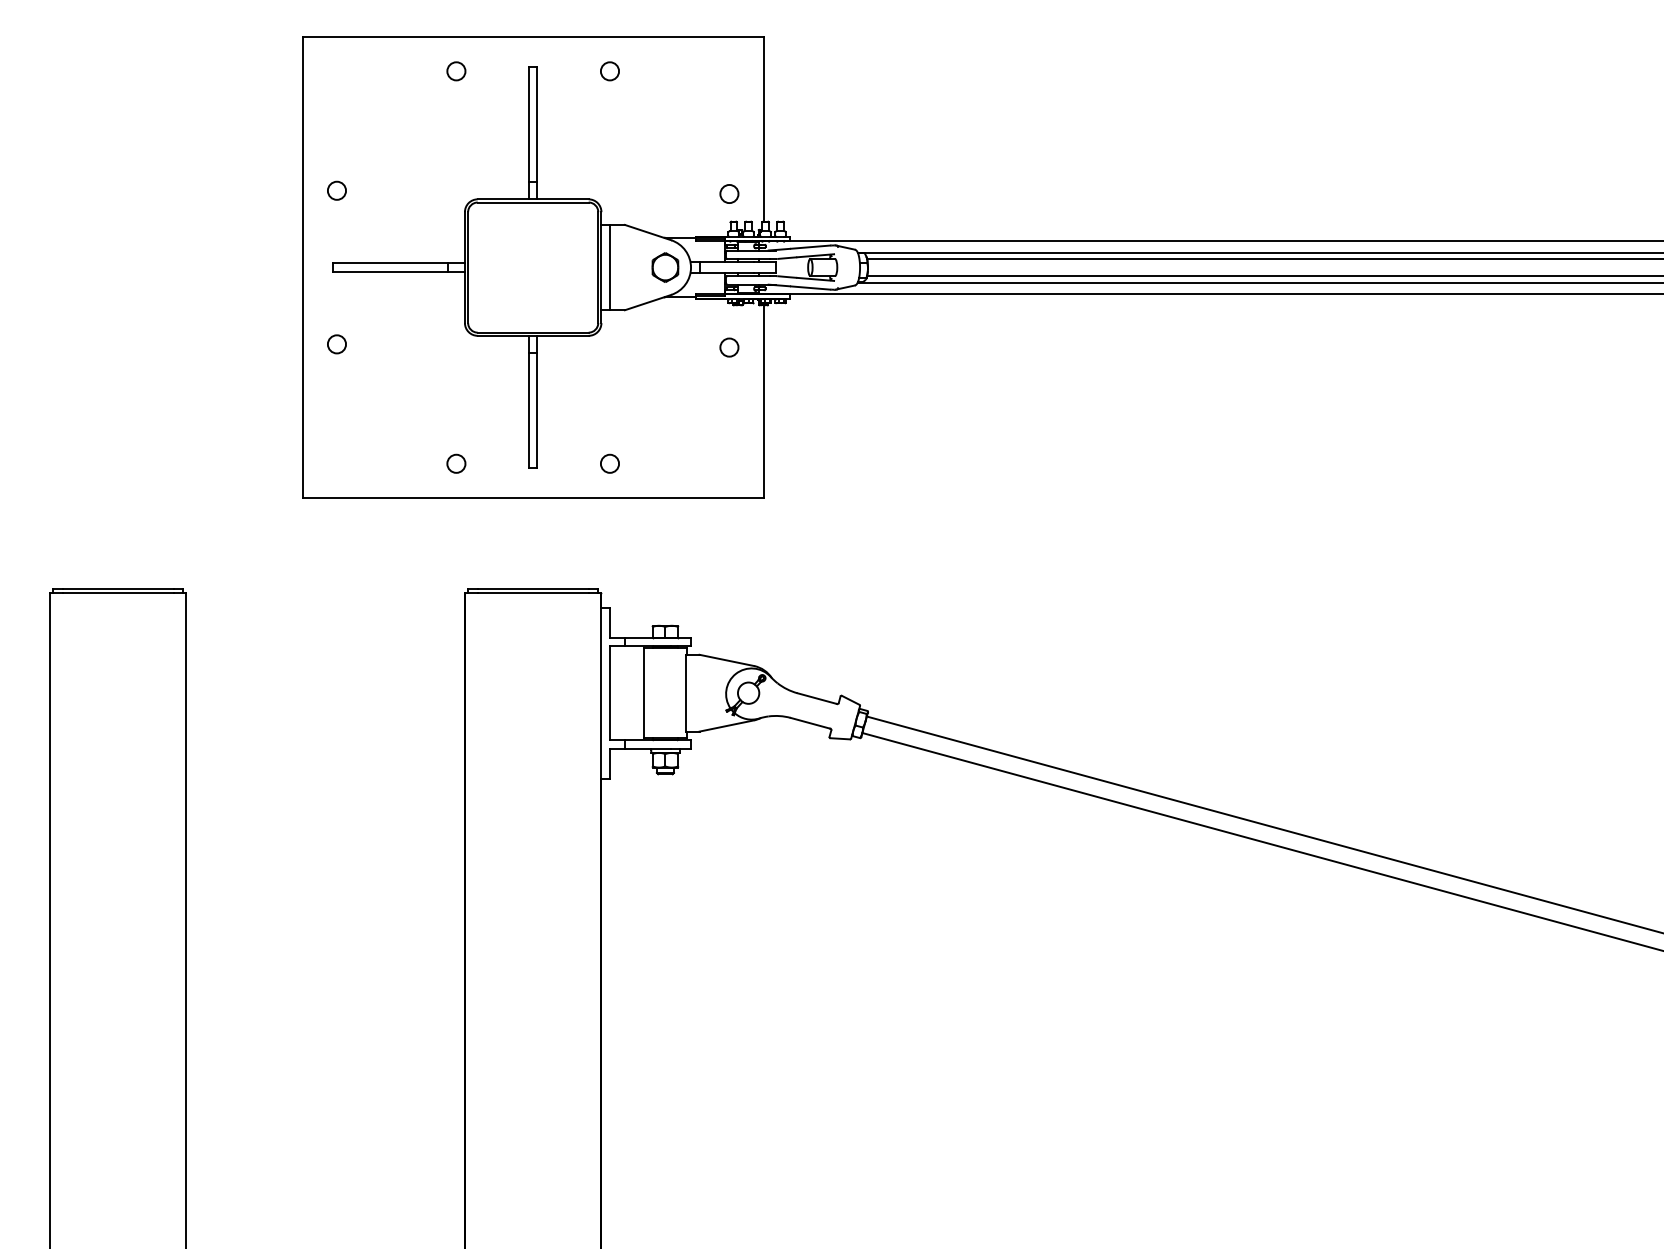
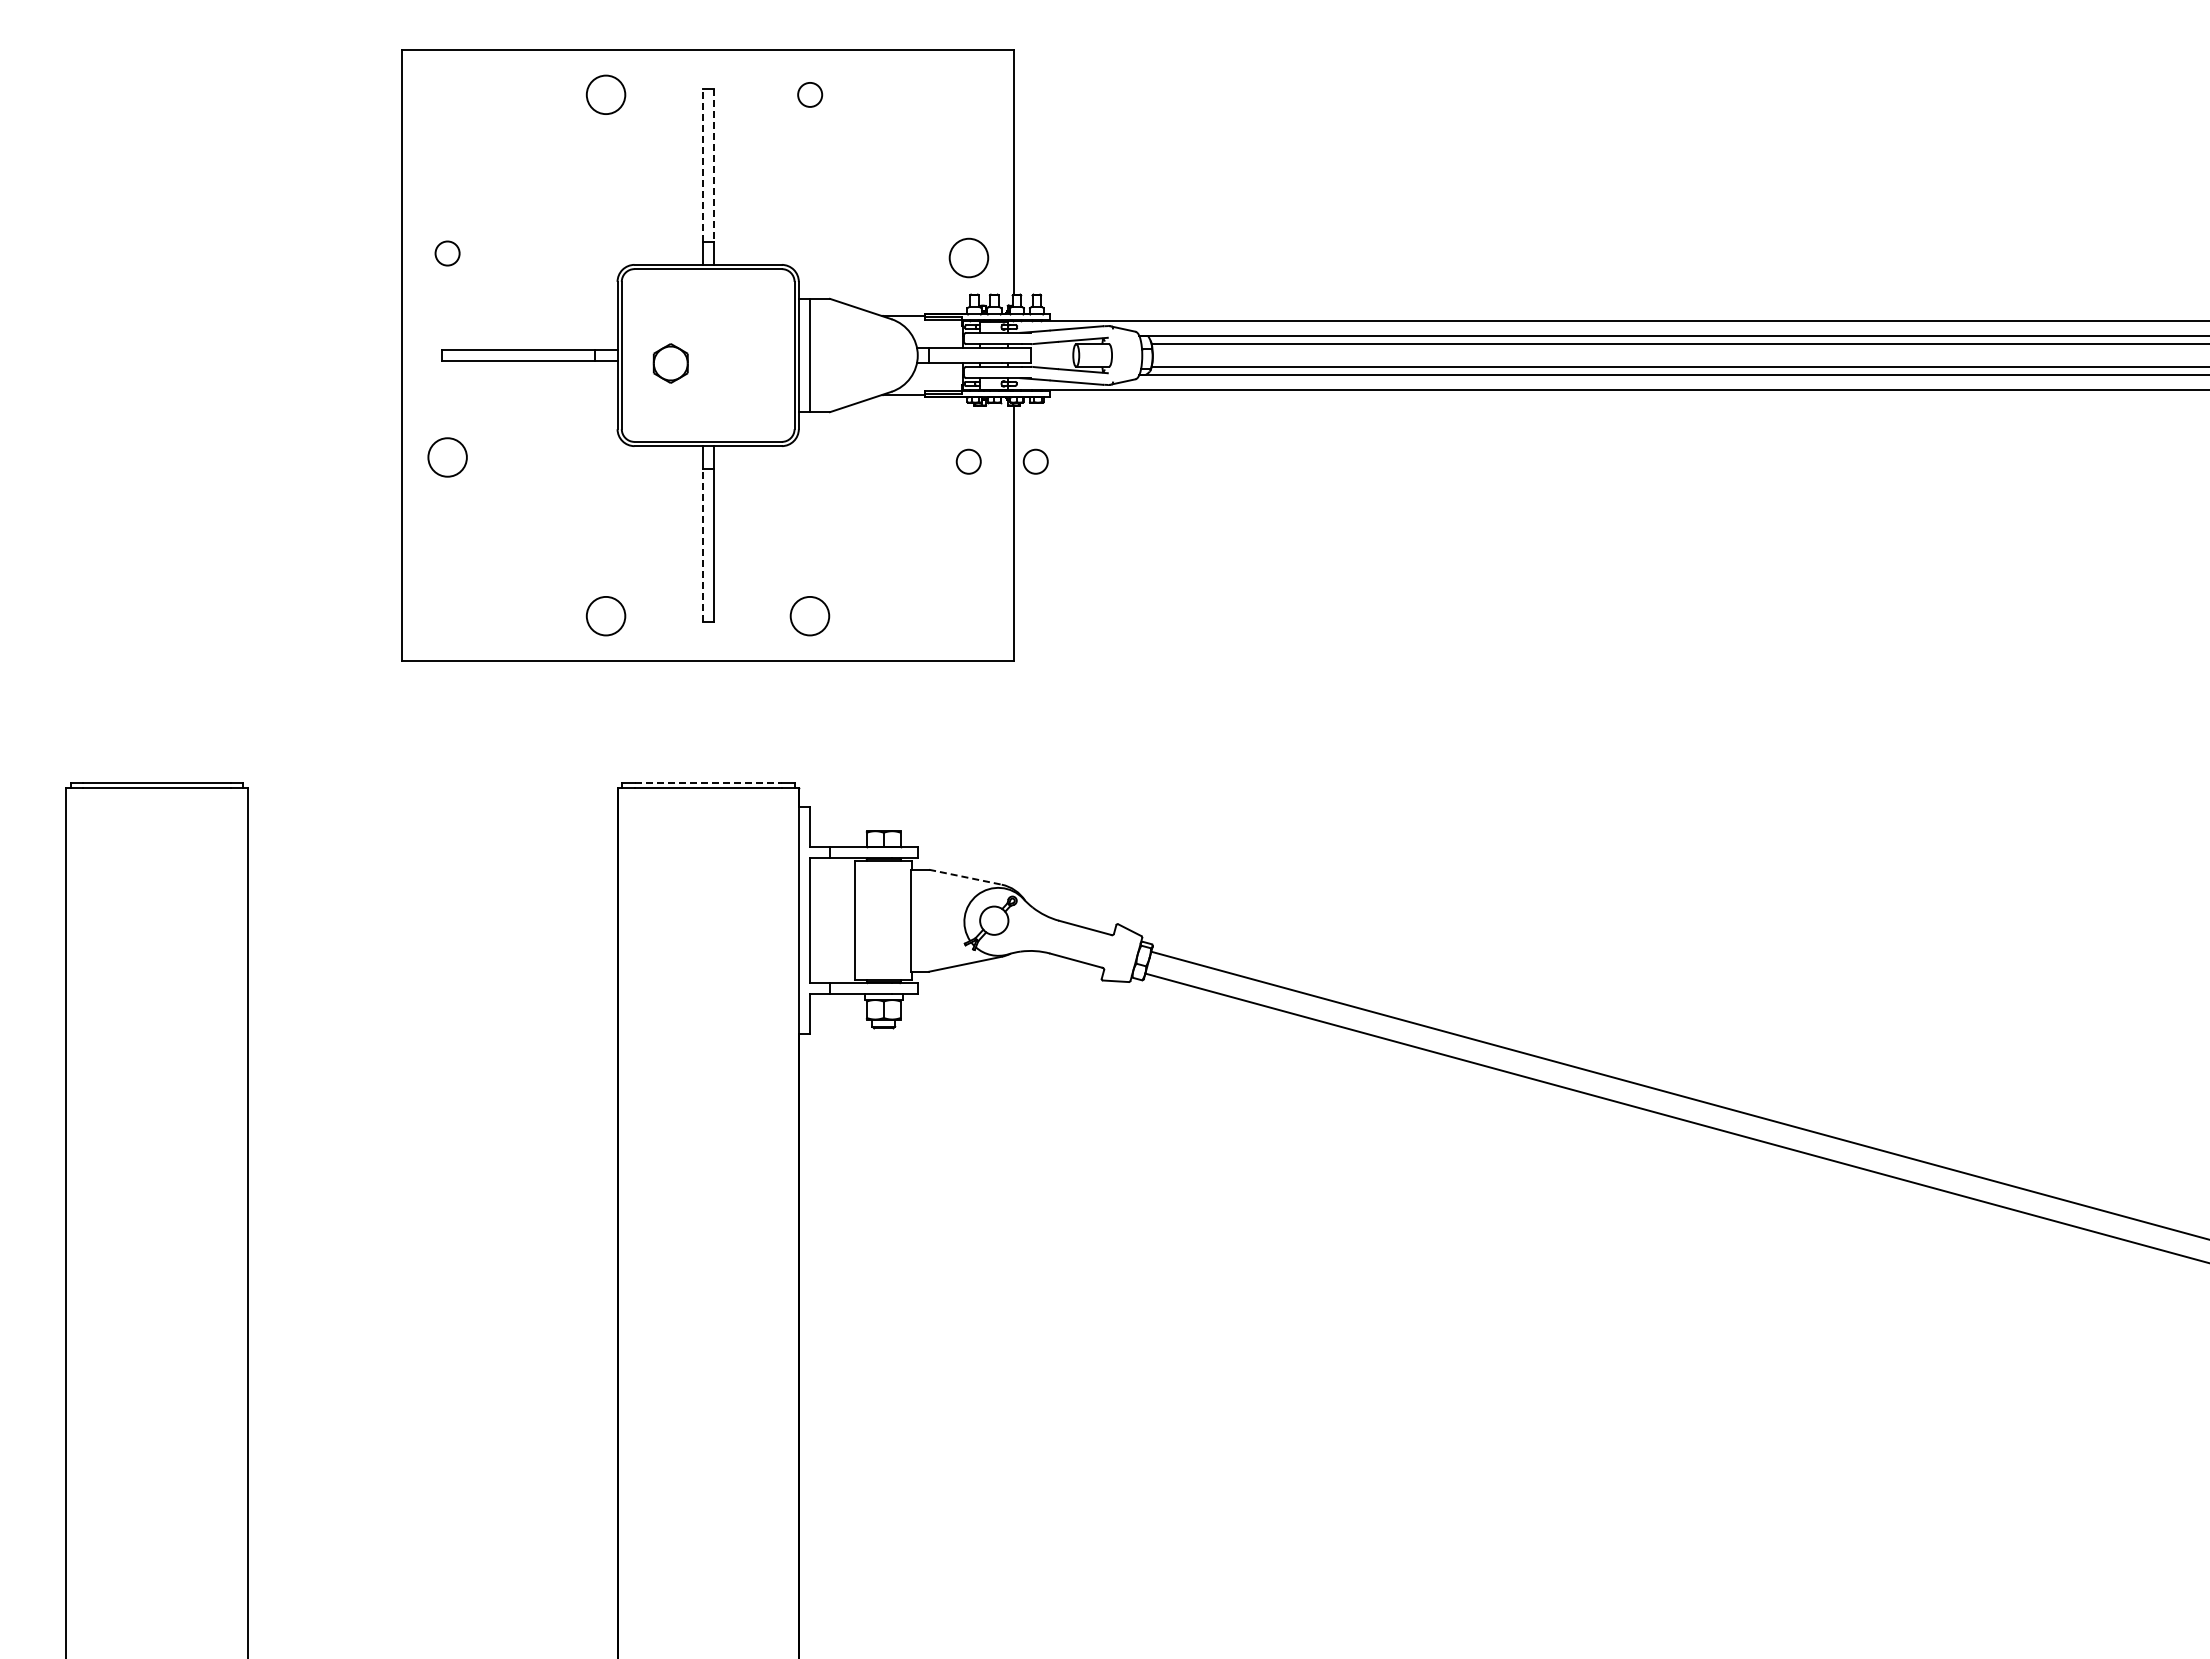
circle: (456, 71) -> (606, 94), size x1.6
line: (528, 124) -> (702, 165), solid -> dashed
line: (537, 125) -> (713, 166), solid -> dashed
circle: (729, 193) -> (968, 257), size x1.6
part: (665, 267) -> (670, 363), moved
circle: (336, 344) -> (447, 457), size x1.6
circle: (779, 347) -> (1035, 461), added
line: (528, 409) -> (702, 544), solid -> dashed
circle: (456, 463) -> (606, 615), size x1.6
circle: (610, 463) -> (810, 615), size x1.6
line: (533, 589) -> (708, 782), solid -> dashed
line: (726, 660) -> (965, 877), solid -> dashed

